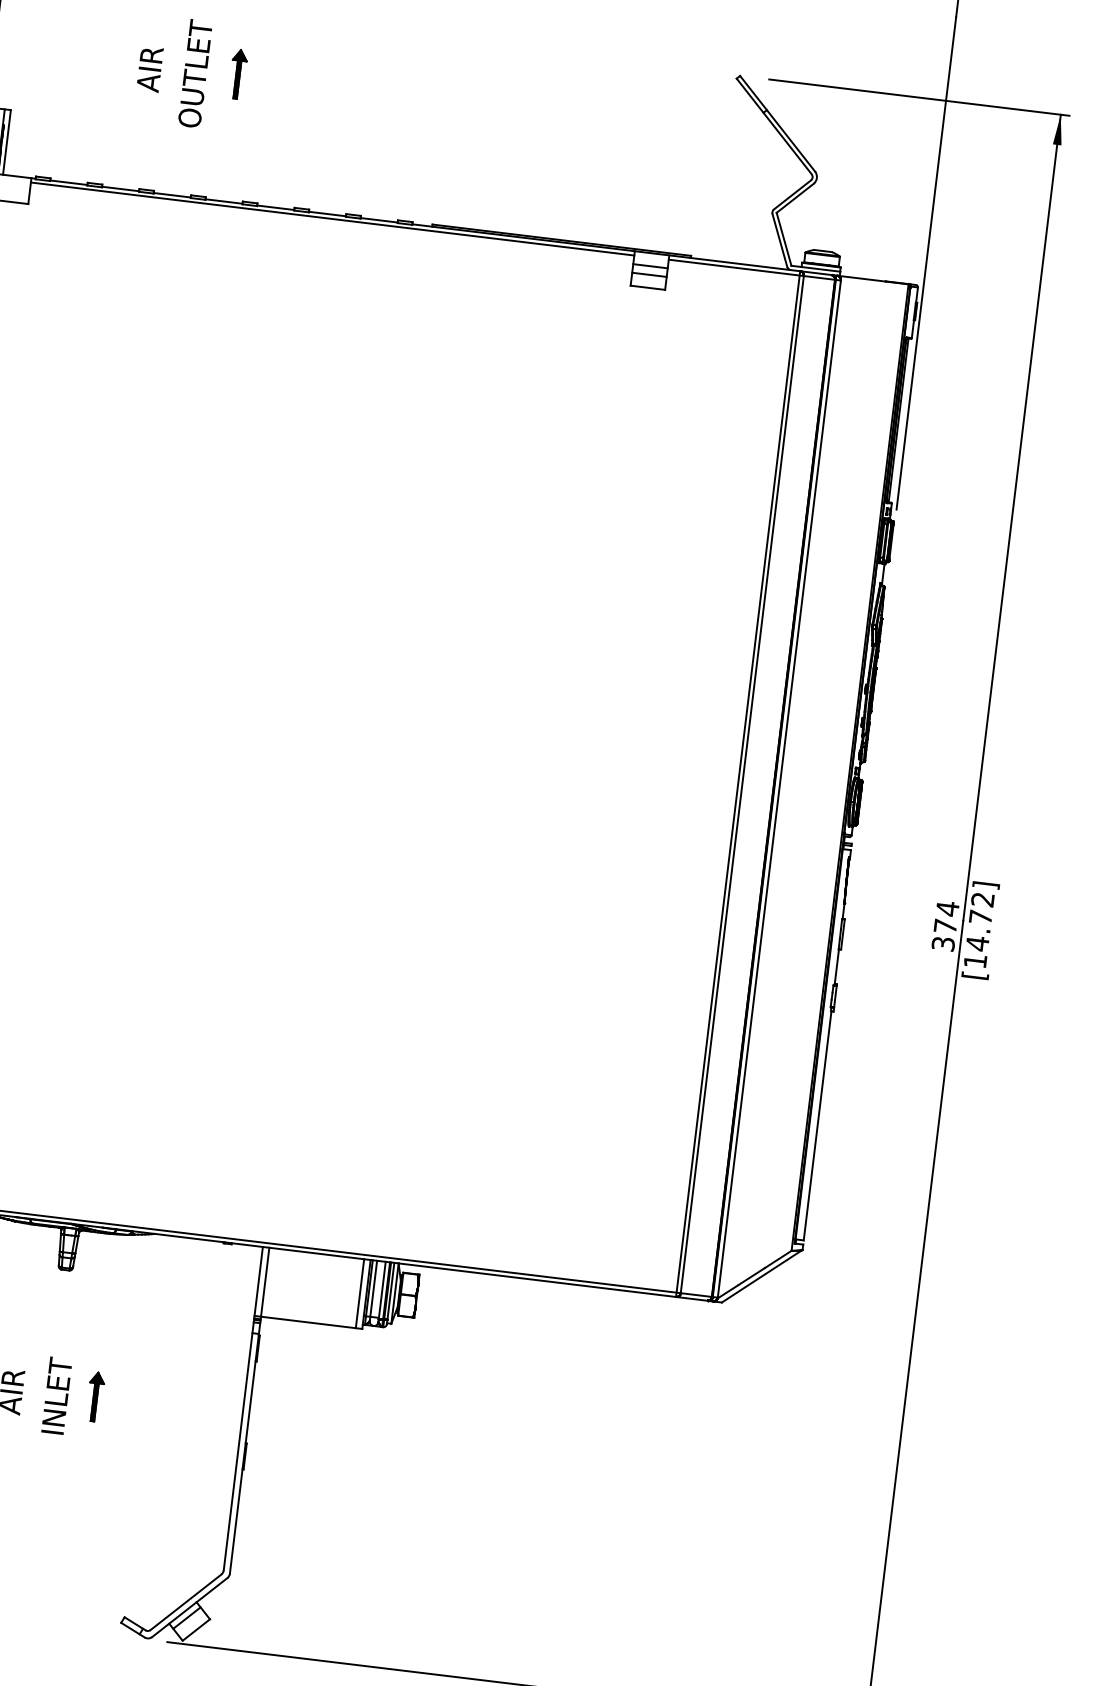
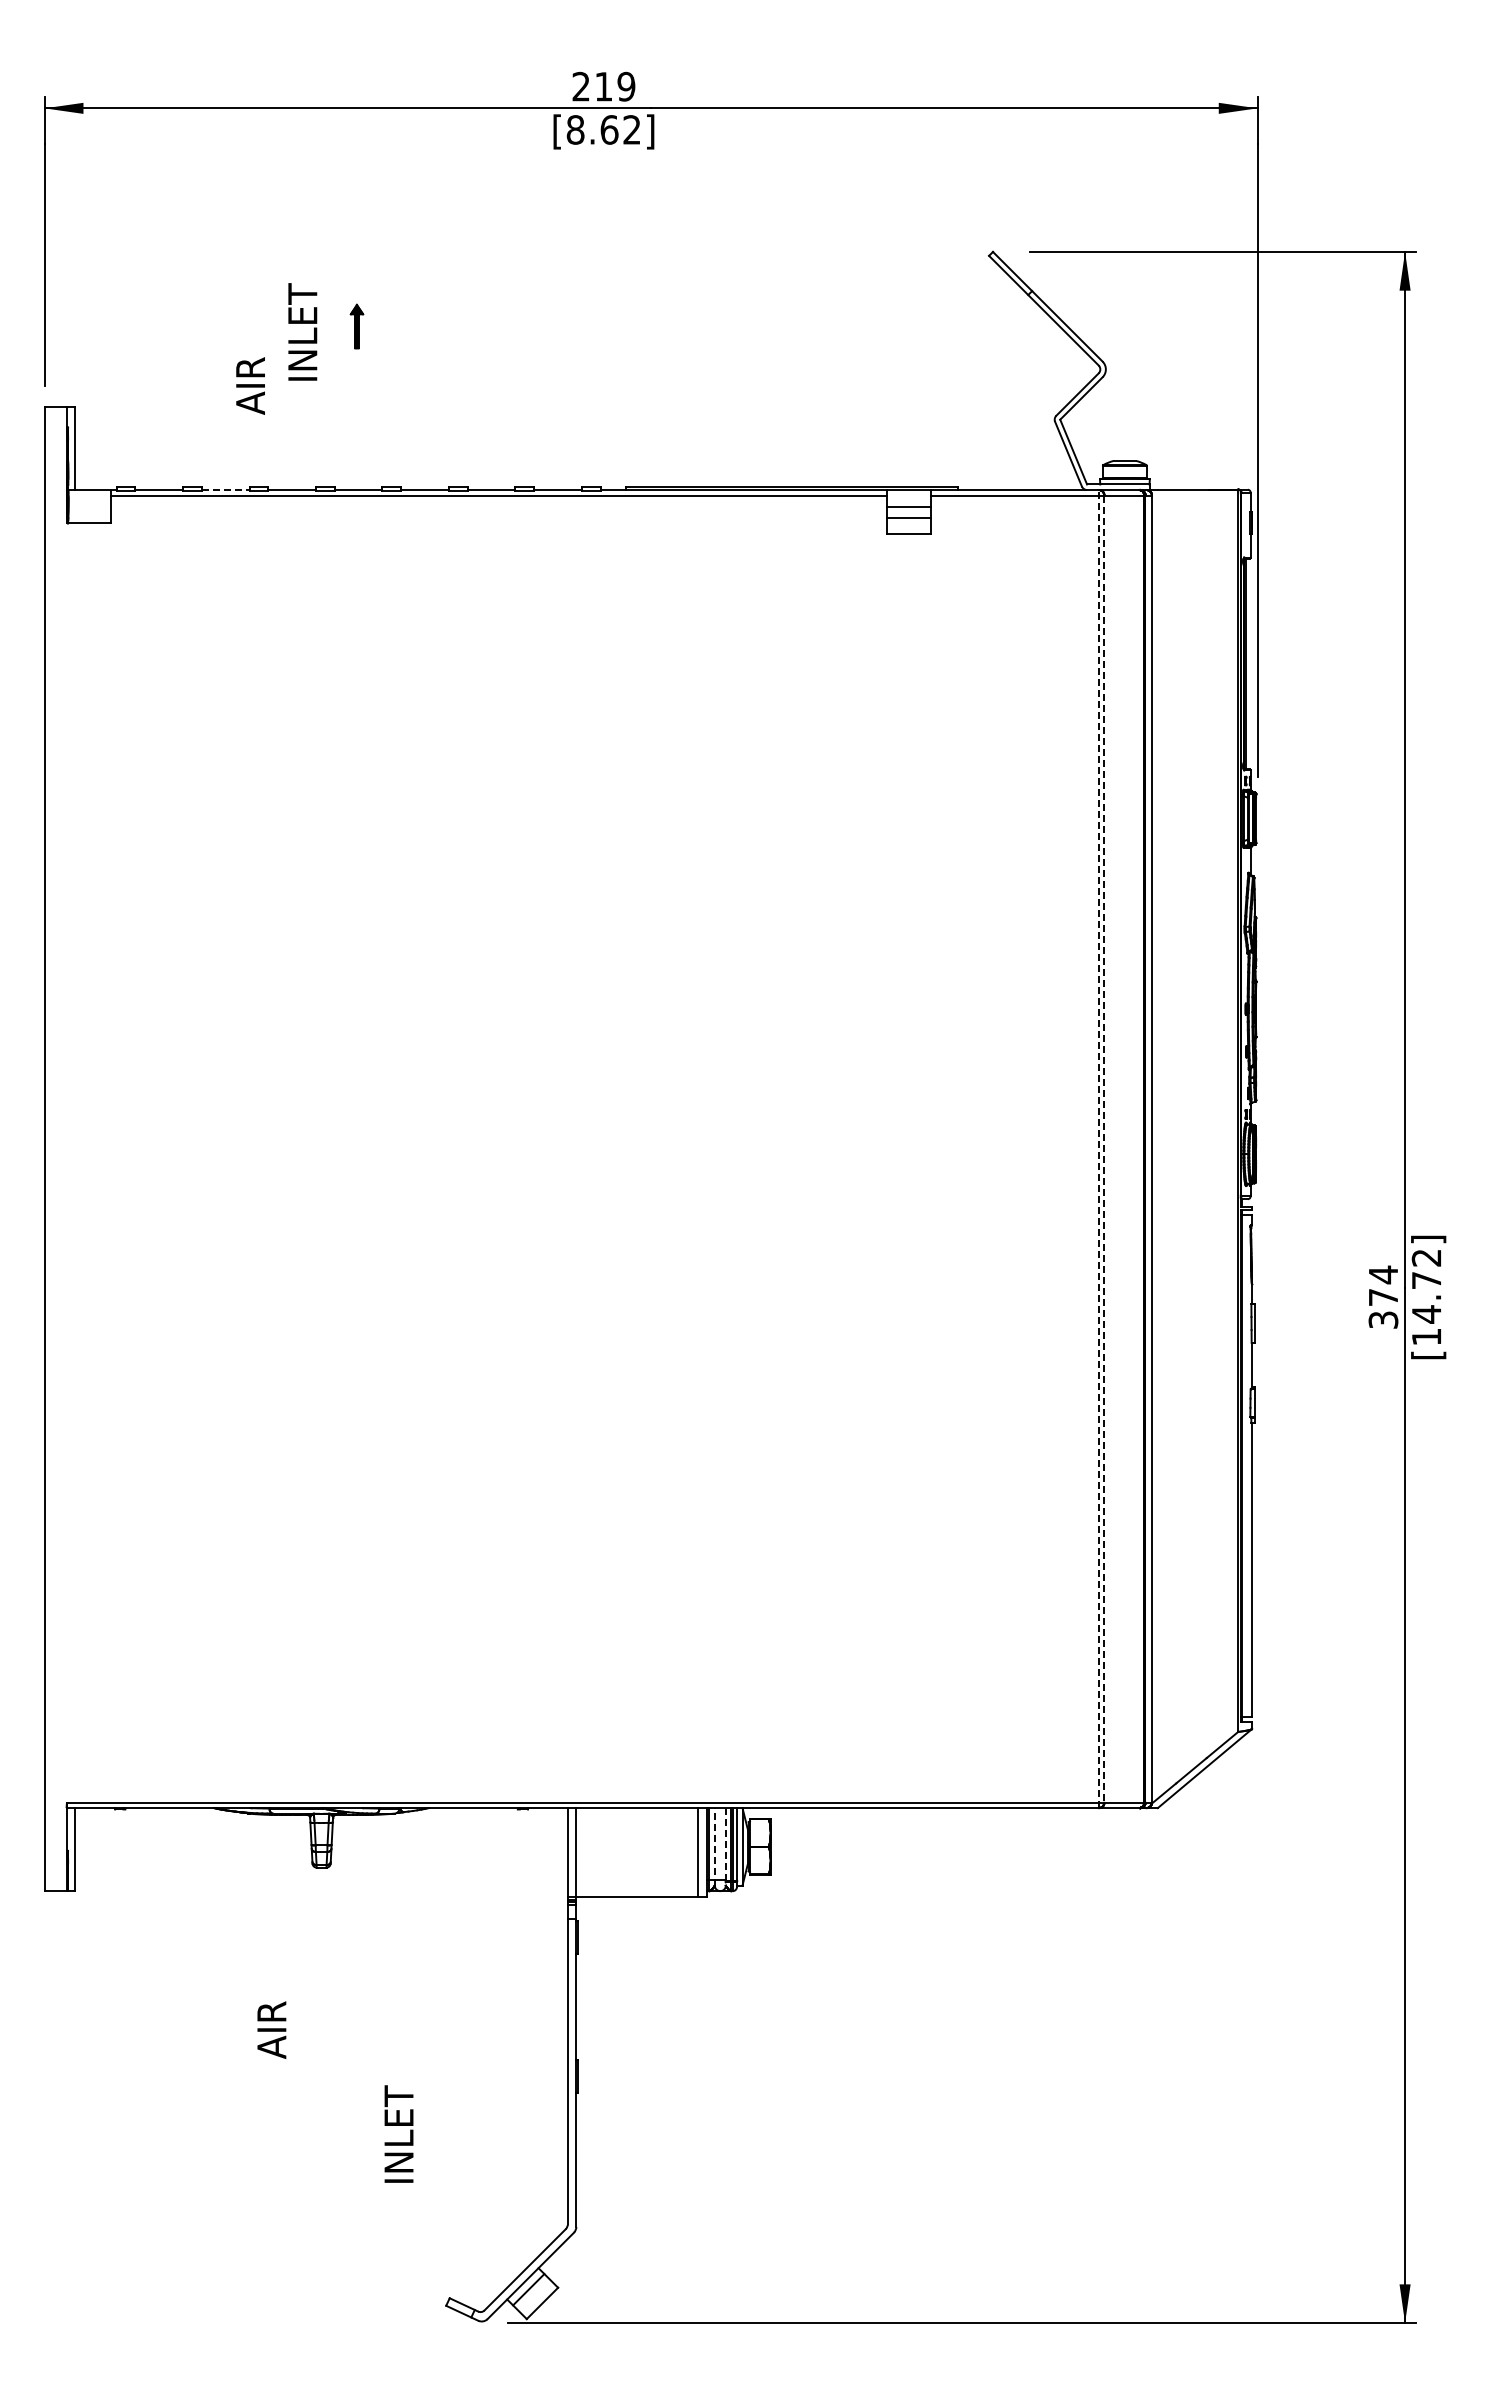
text: (149, 68) -> (250, 385), moved
text: (195, 73) -> (302, 332), OUTLET -> INLET
part: (237, 74) -> (356, 326), size x0.7
line: (120, 189) -> (225, 490), solid -> dashed
line: (737, 783) -> (1098, 1148), solid -> dashed
line: (742, 784) -> (1104, 1149), solid -> dashed
line: (373, 1290) -> (714, 1846), solid -> dashed
line: (381, 1291) -> (725, 1846), solid -> dashed
text: (56, 1395) -> (398, 2133), moved
part: (95, 1396) -> (378, 2023), removed

